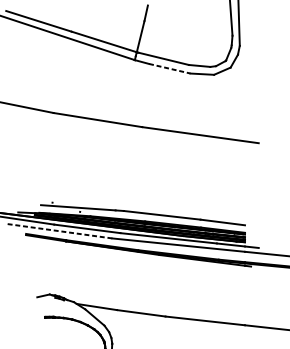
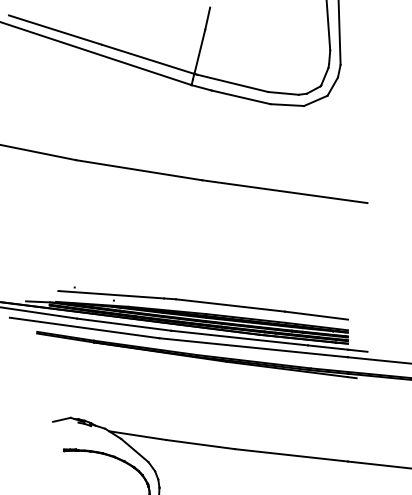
line: (170, 68) -> (241, 97), dashed -> solid
line: (59, 231) -> (84, 328), dashed -> solid

